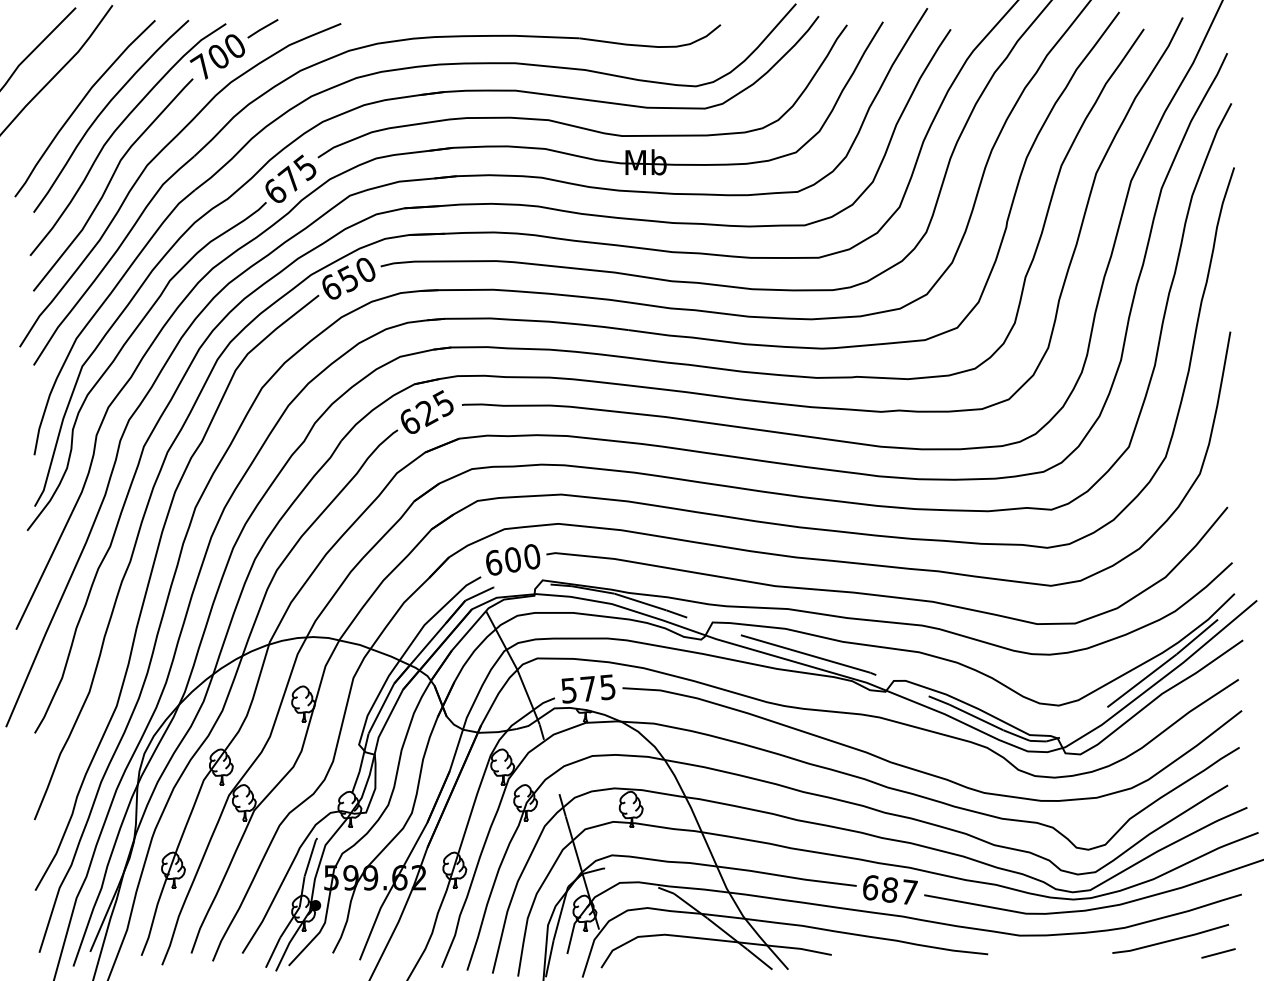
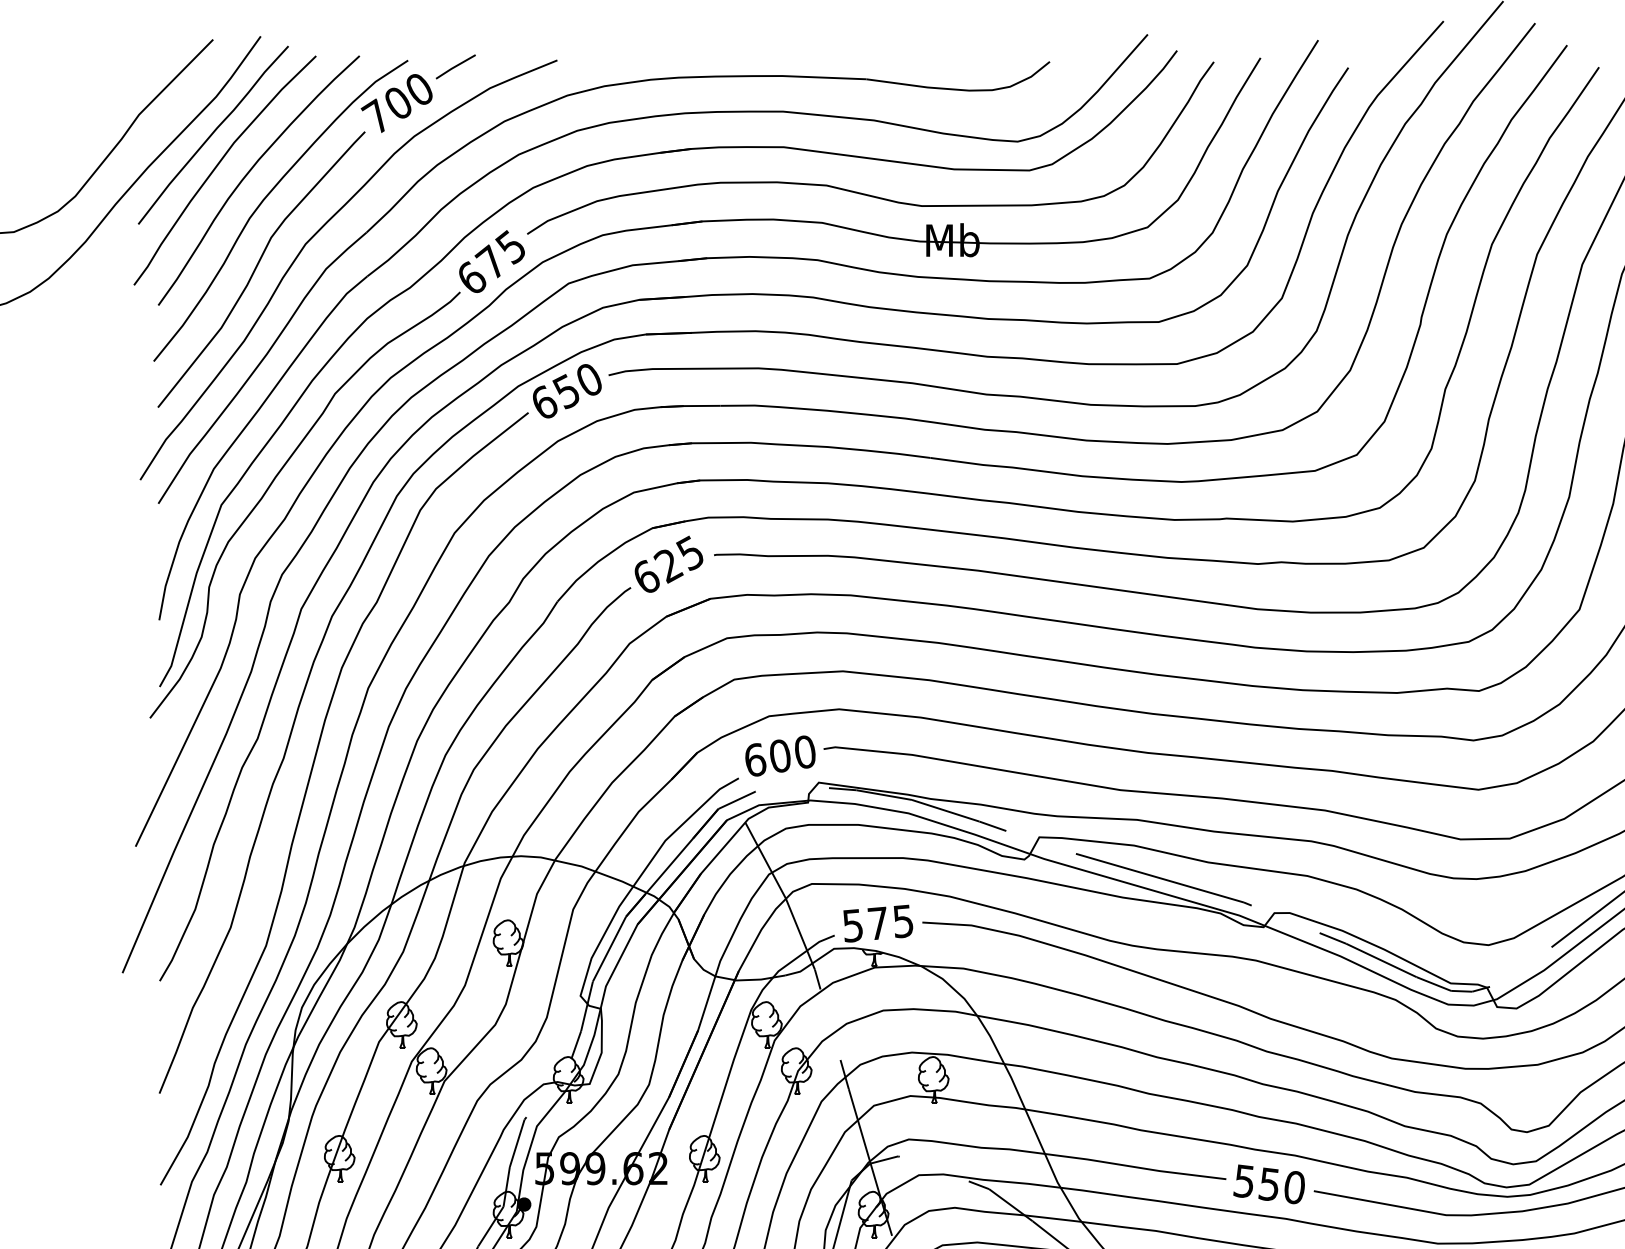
curve: (75, 81) -> (212, 135), added
text: (889, 889) -> (1268, 1183), 687 -> 550

